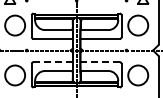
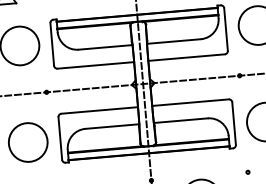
line: (53, 62) -> (100, 111), dashed -> solid
line: (100, 62) -> (191, 103), dashed -> solid

